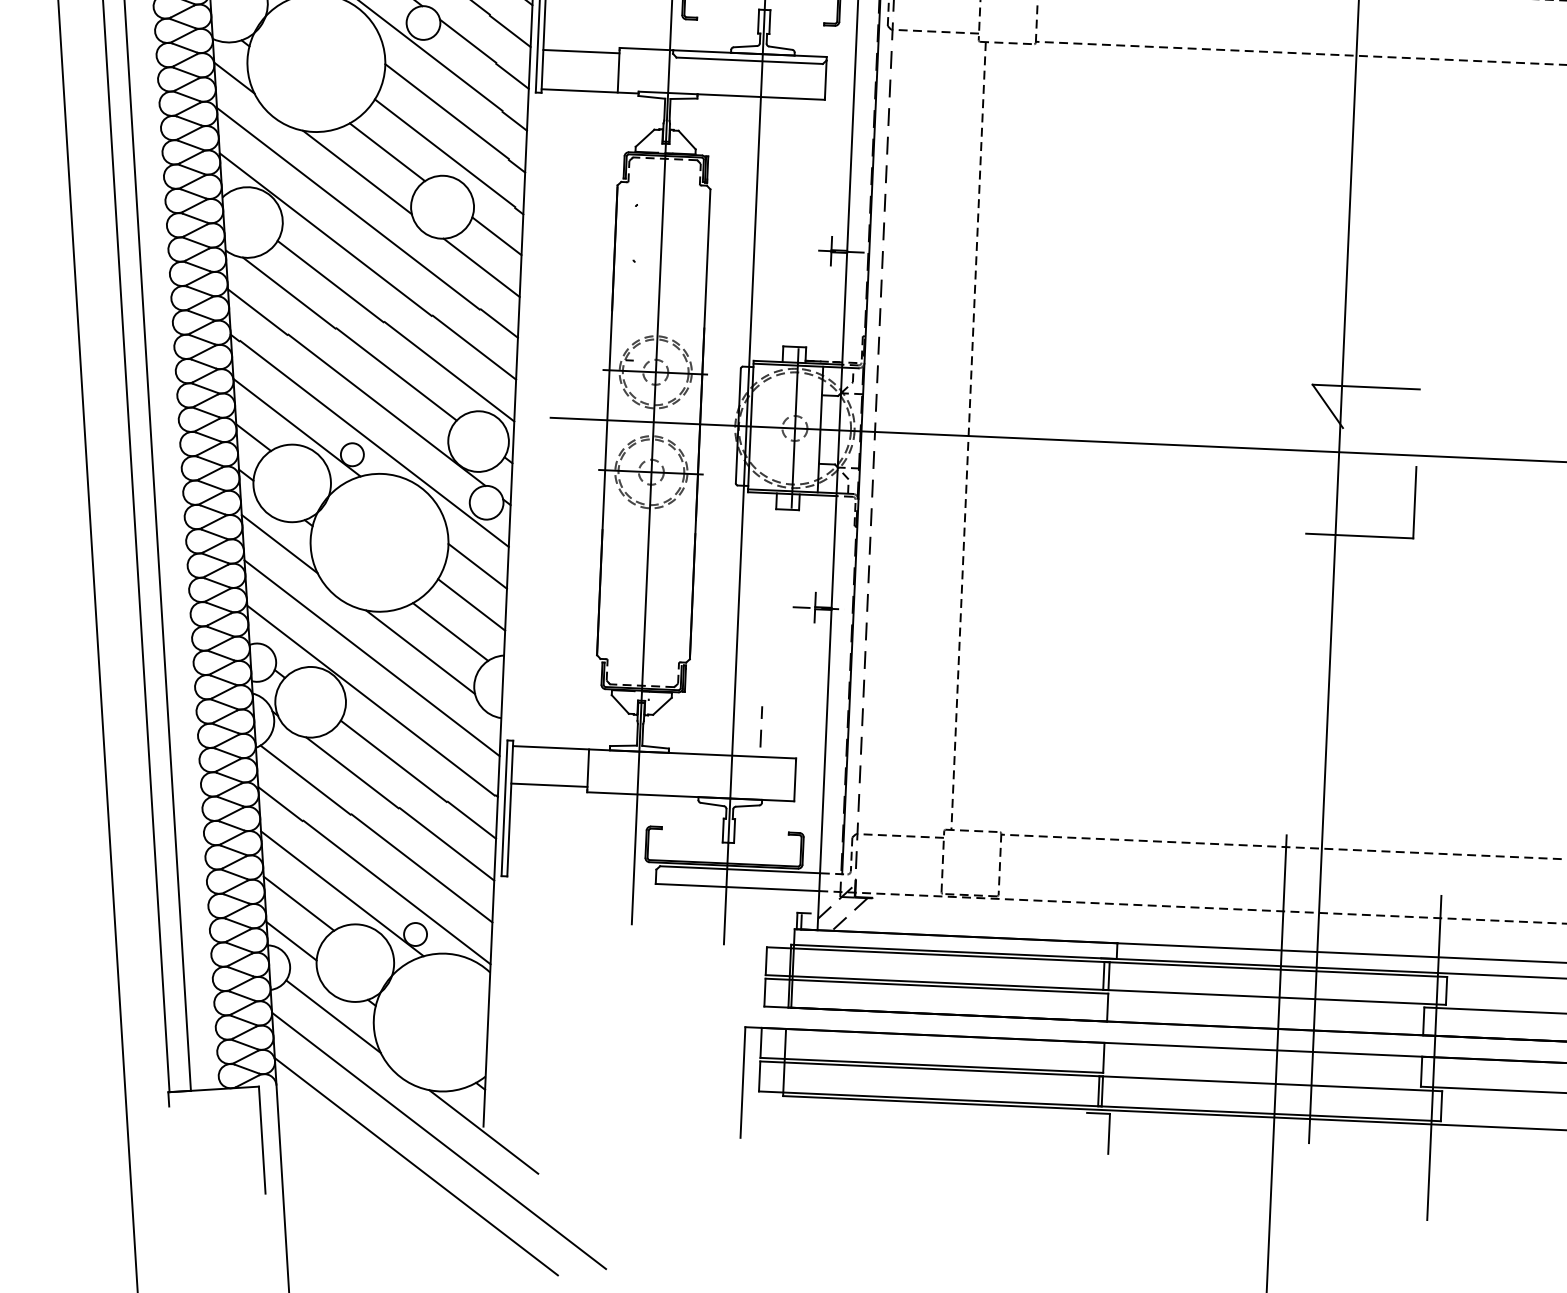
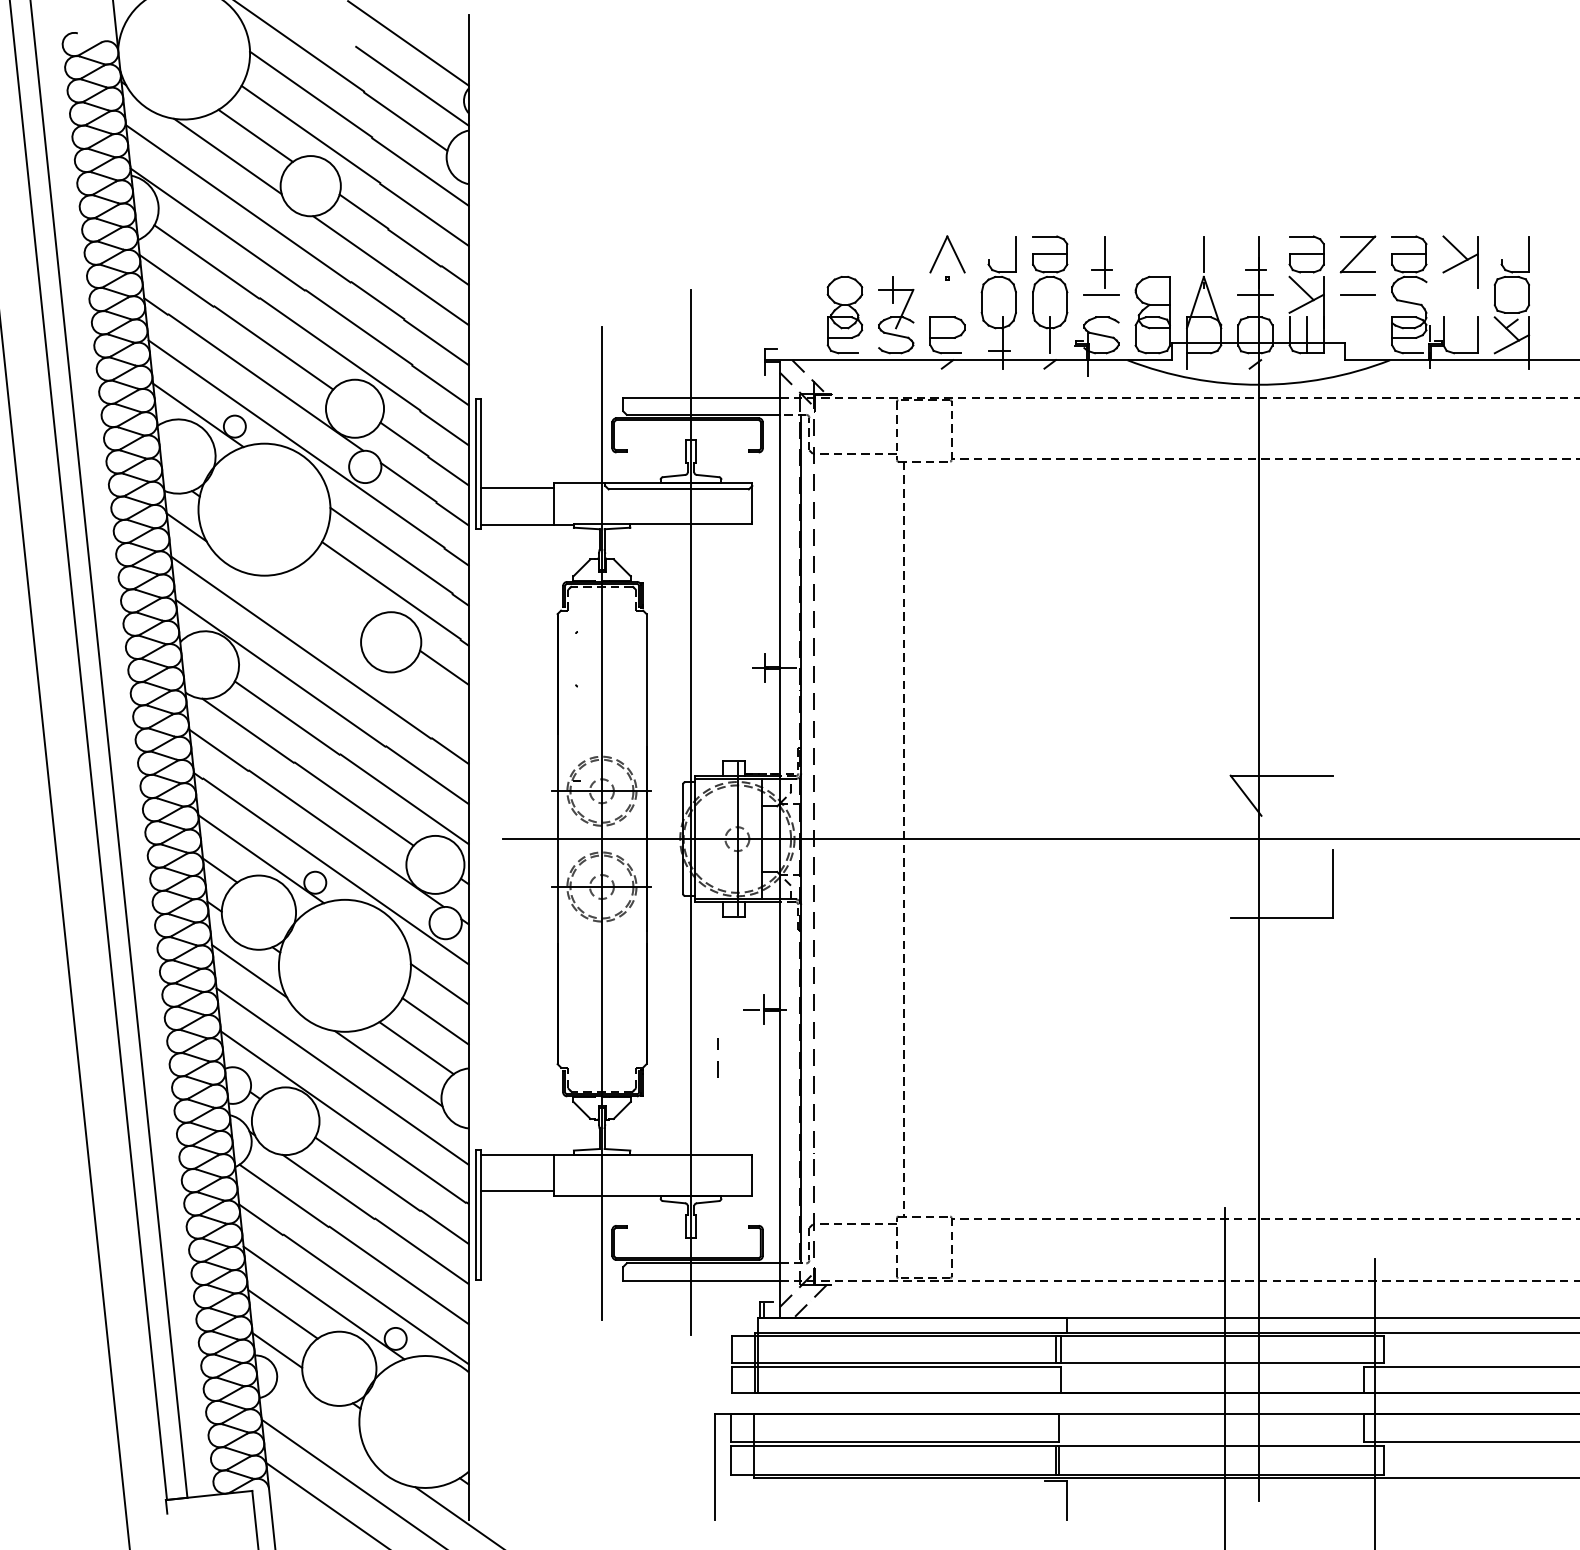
line: (386, 151) -> (335, 591), removed
line: (357, 172) -> (308, 612), removed
line: (481, 267) -> (430, 698), removed
line: (760, 730) -> (717, 1061), moved
line: (333, 1016) -> (320, 1420), removed

